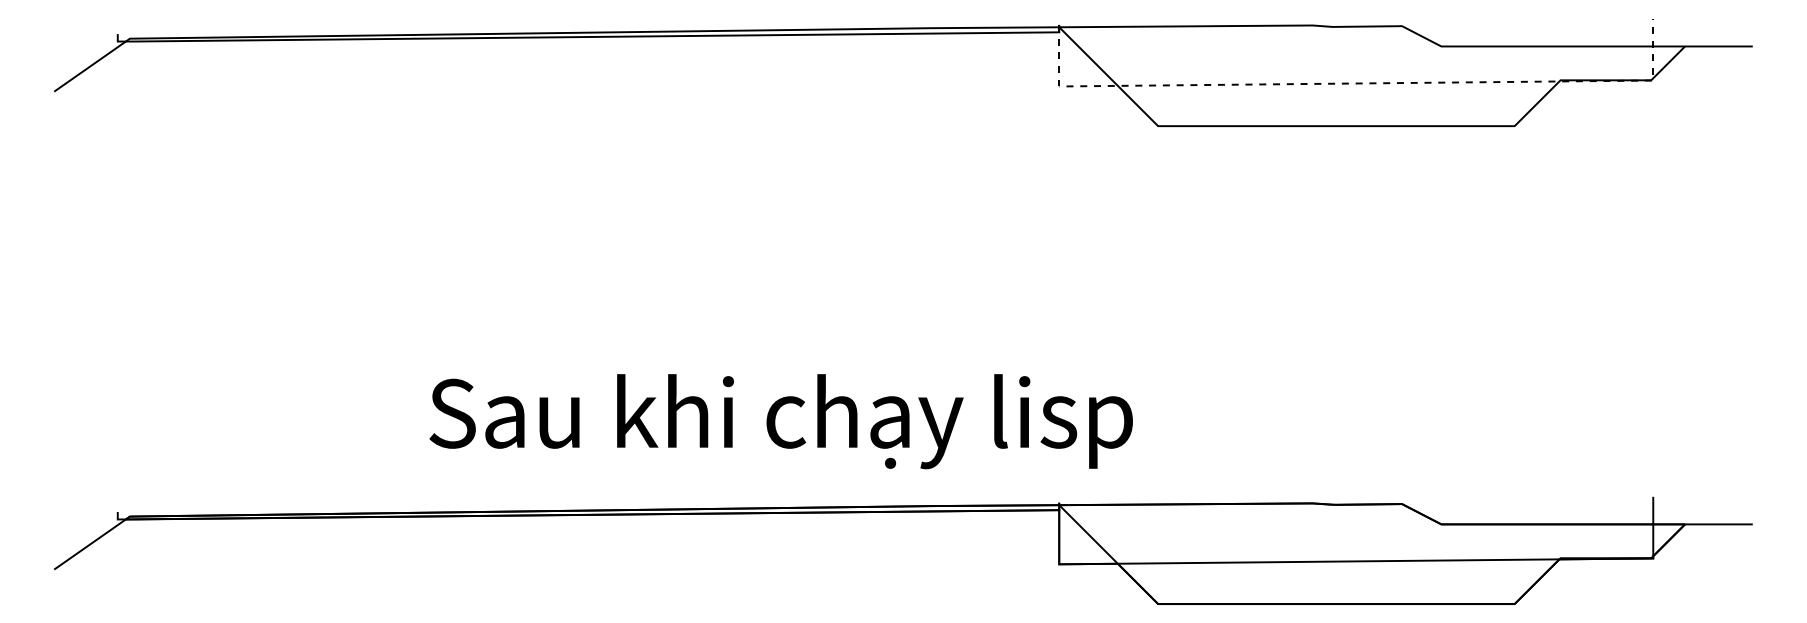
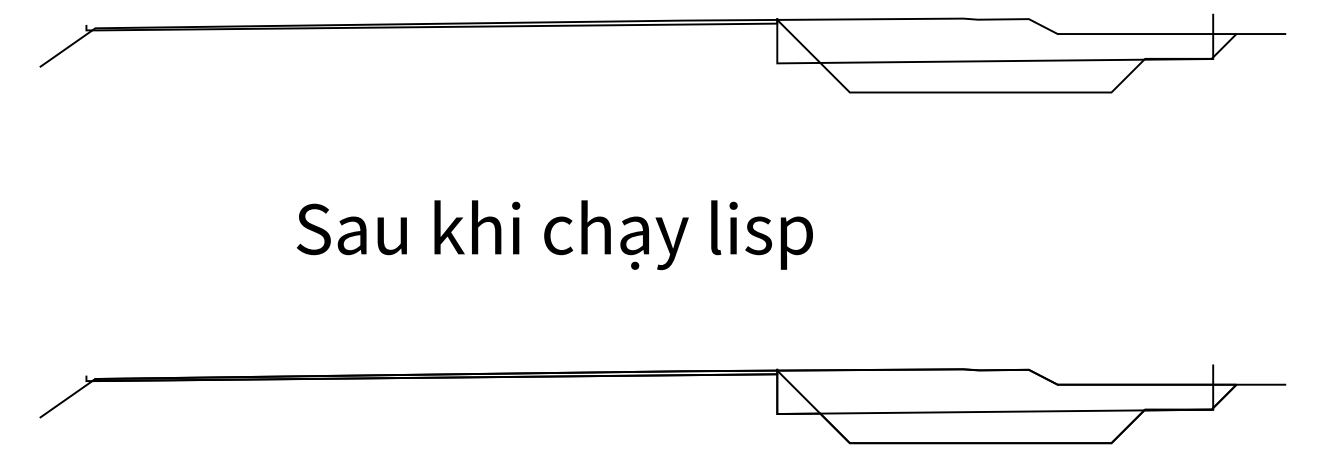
line: (1356, 83) -> (995, 61), dashed -> solid
text: (780, 421) -> (554, 235), moved

